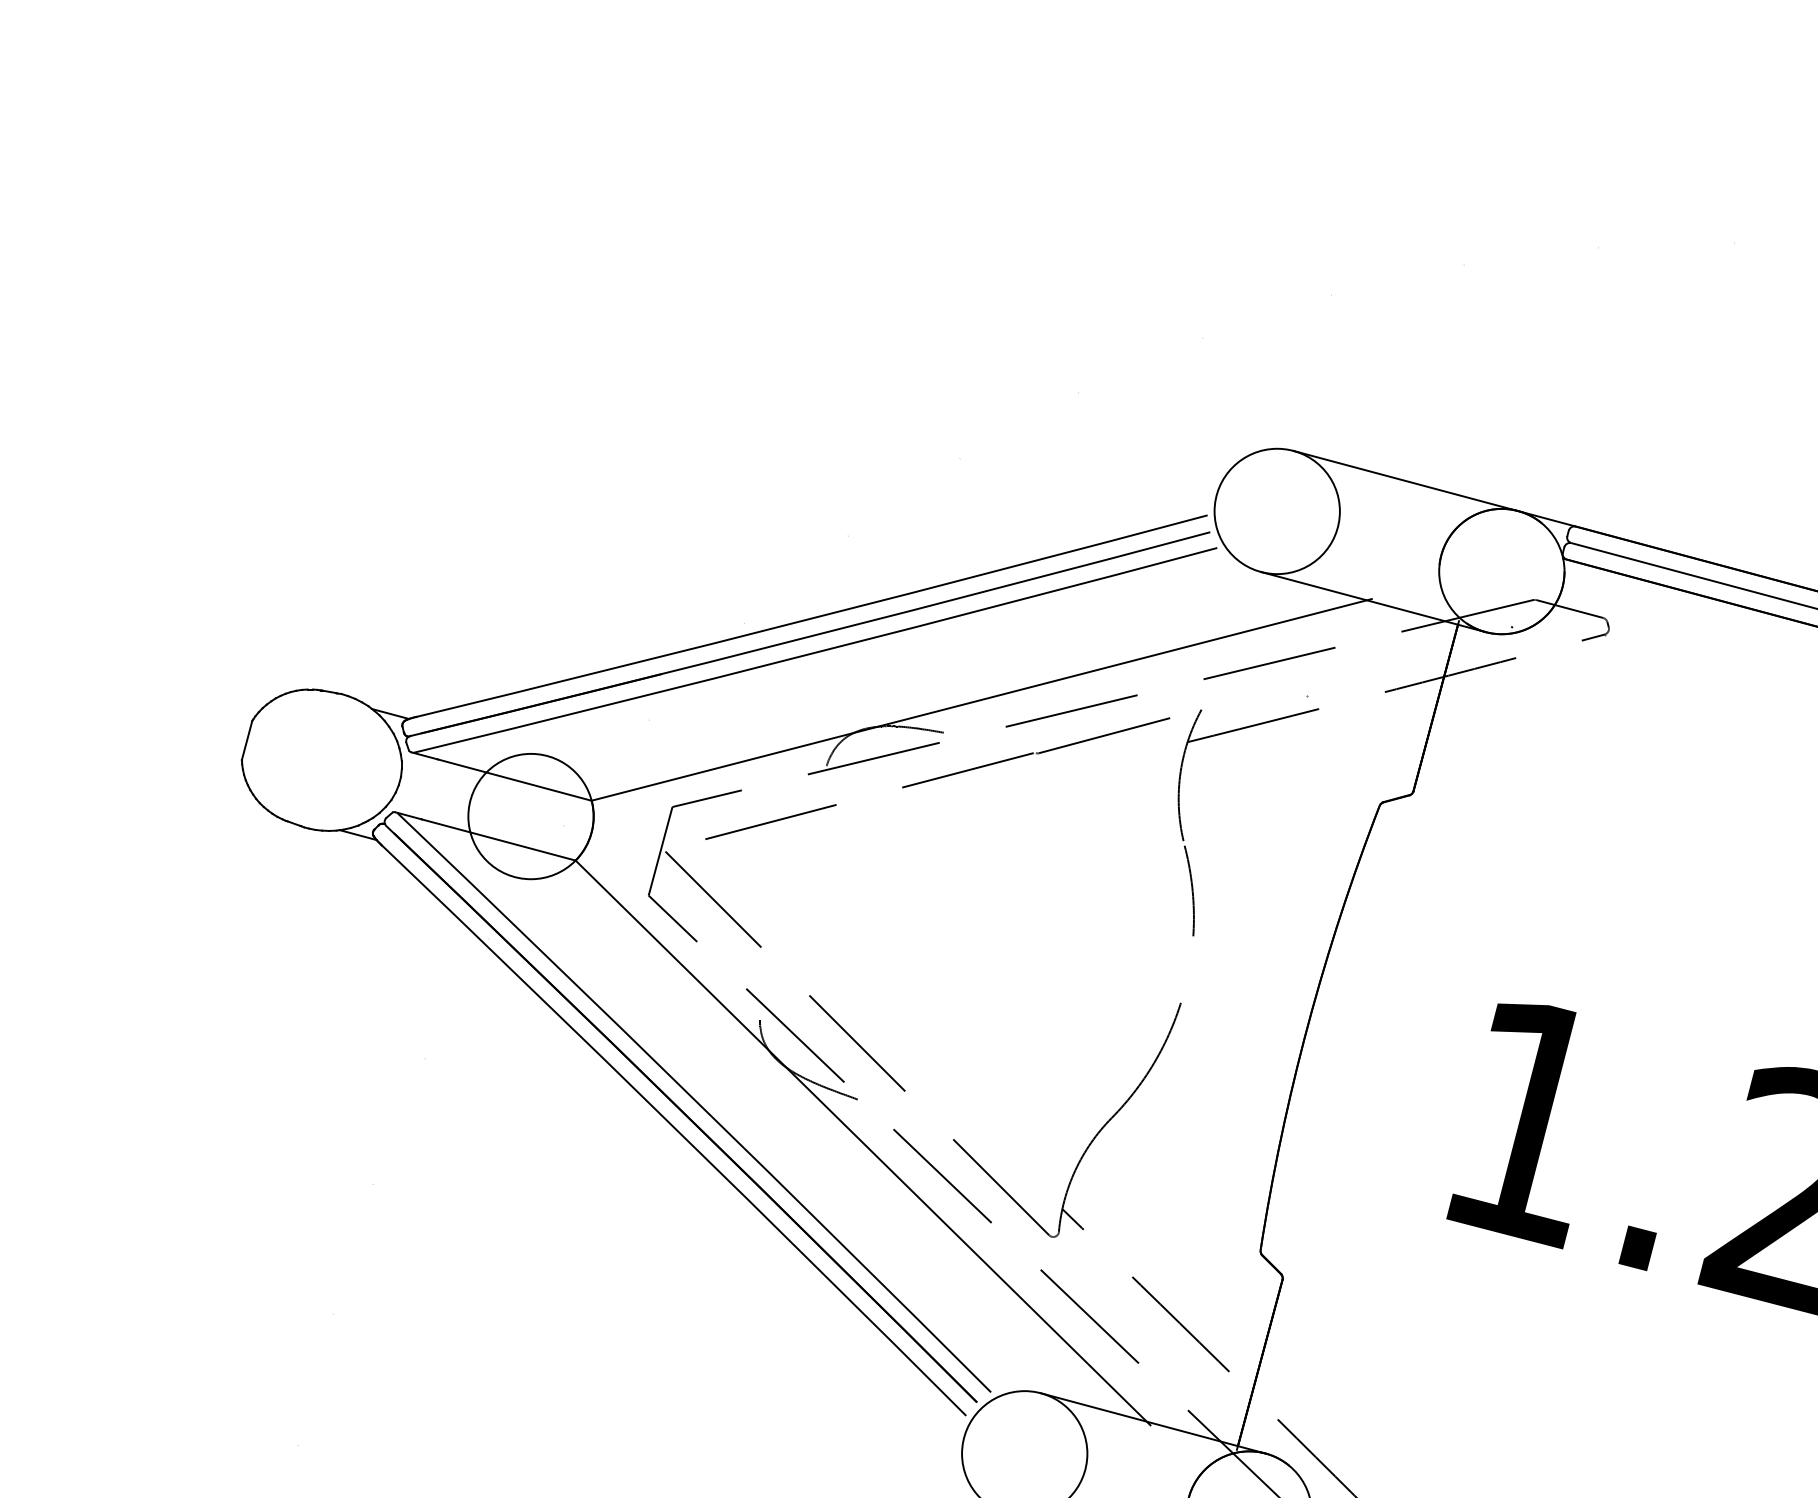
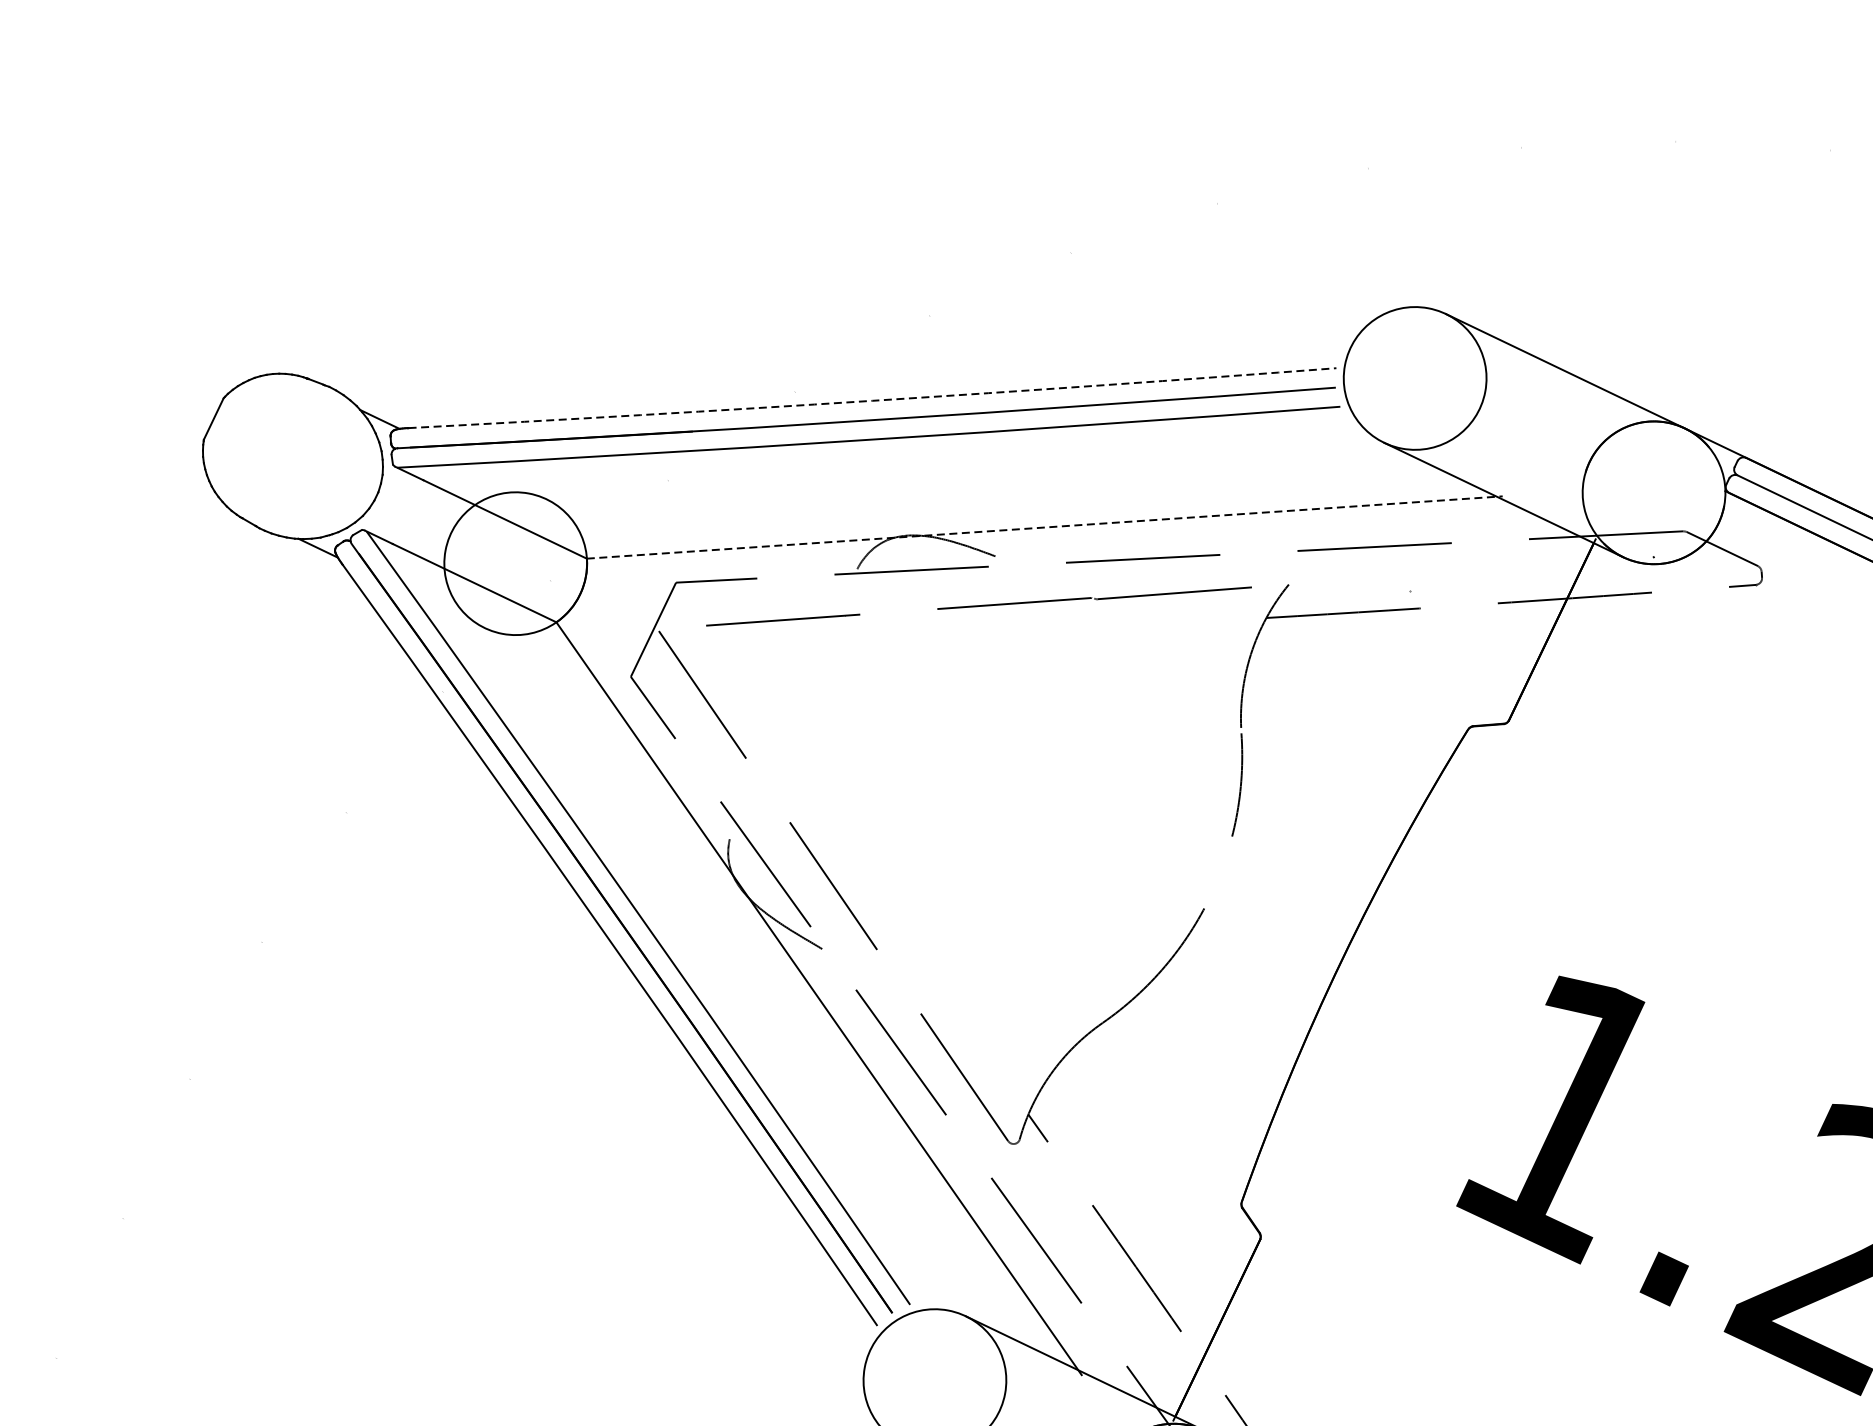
arc: (812, 618) -> (872, 400), solid -> dashed
line: (981, 699) -> (1044, 527), solid -> dashed

